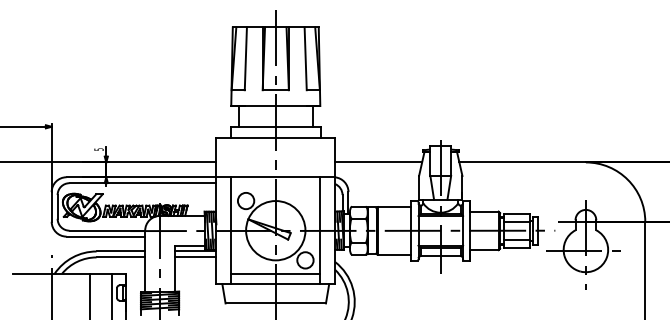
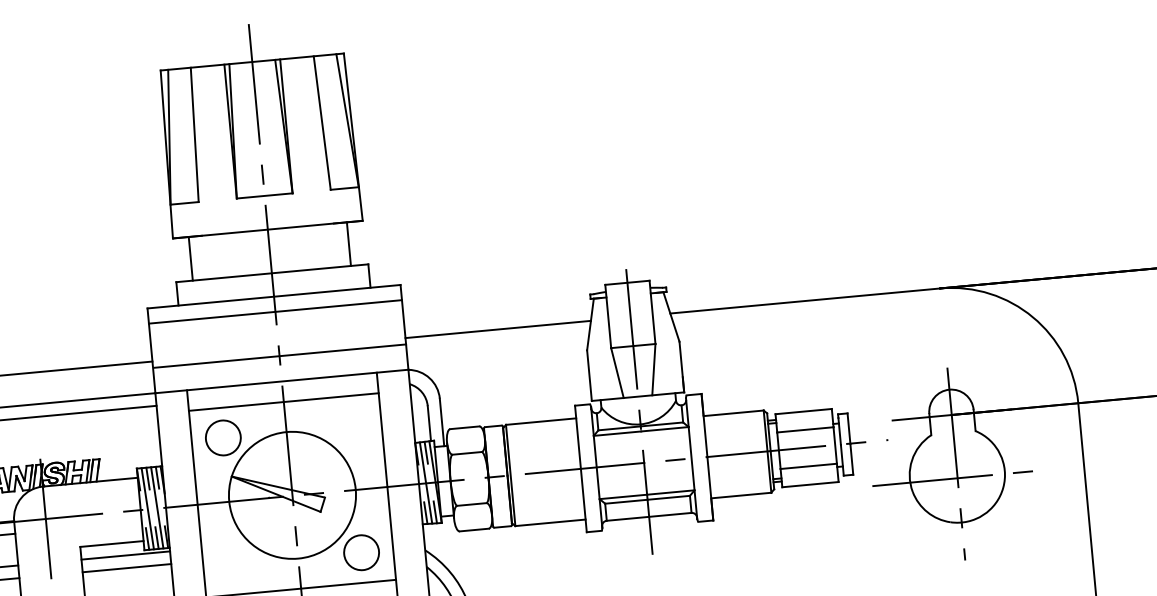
line: (275, 144) -> (274, 311), added
line: (276, 165) -> (281, 356), added
line: (275, 186) -> (283, 401), added

